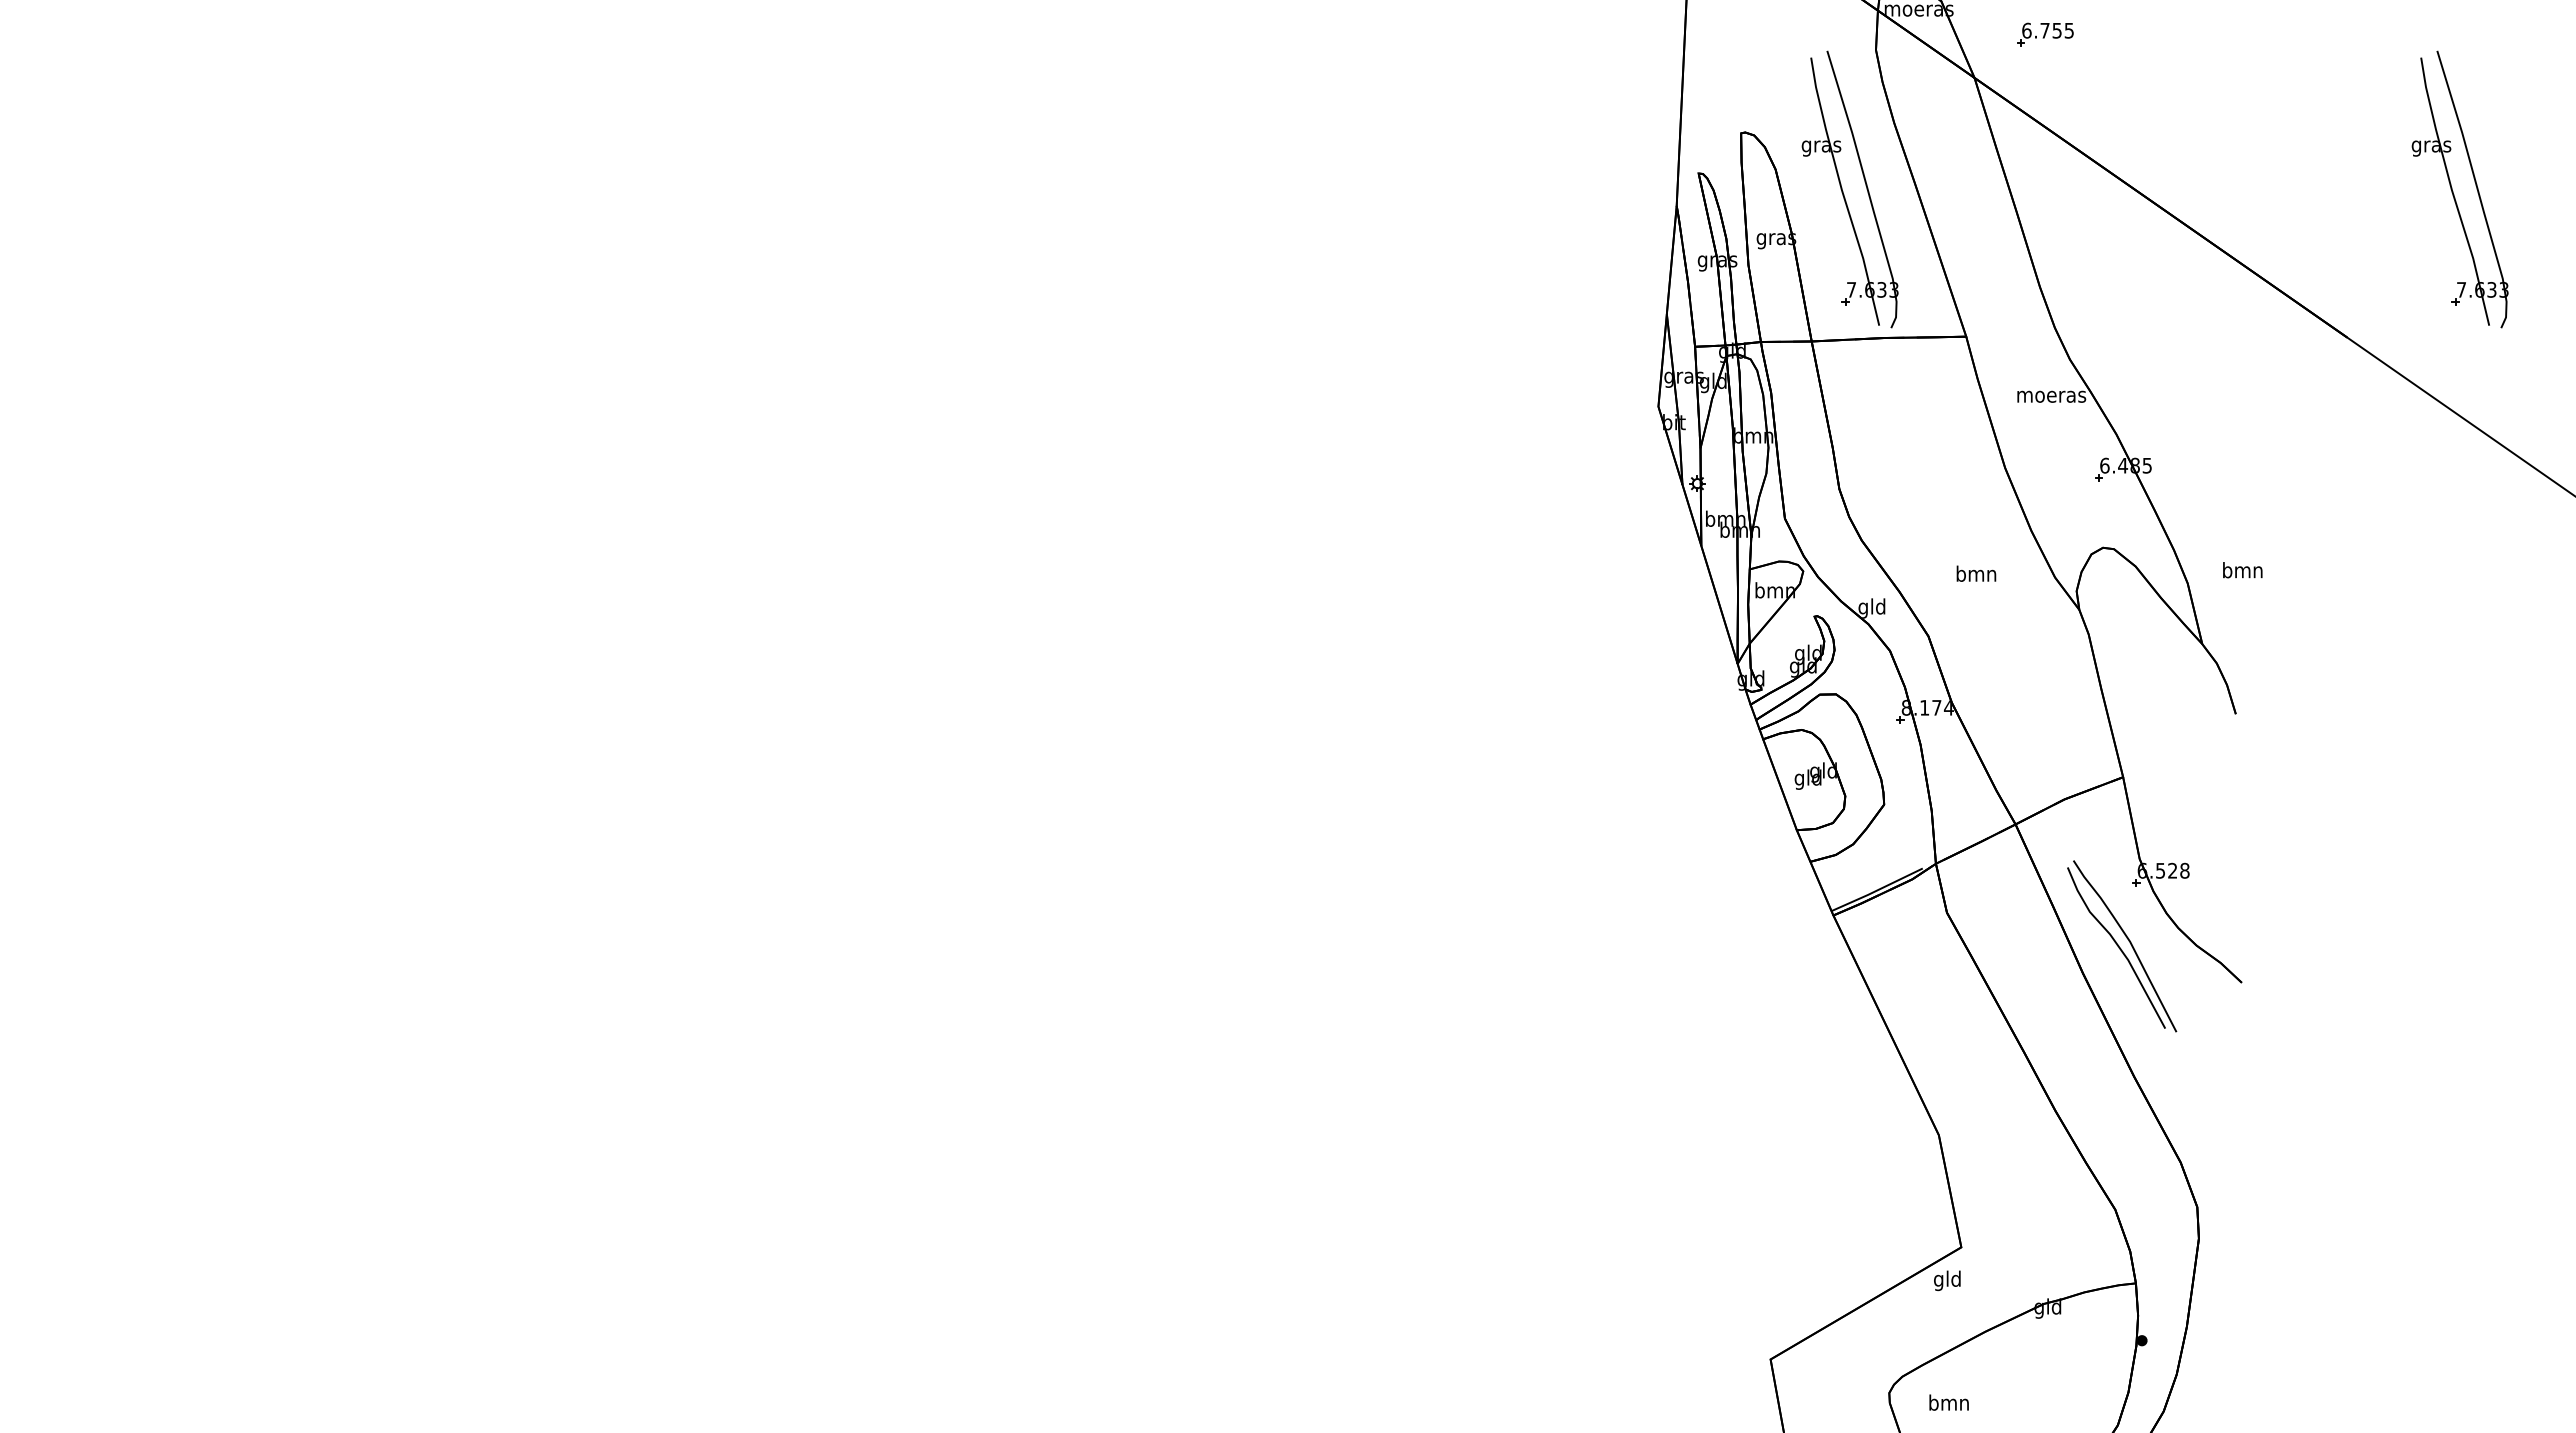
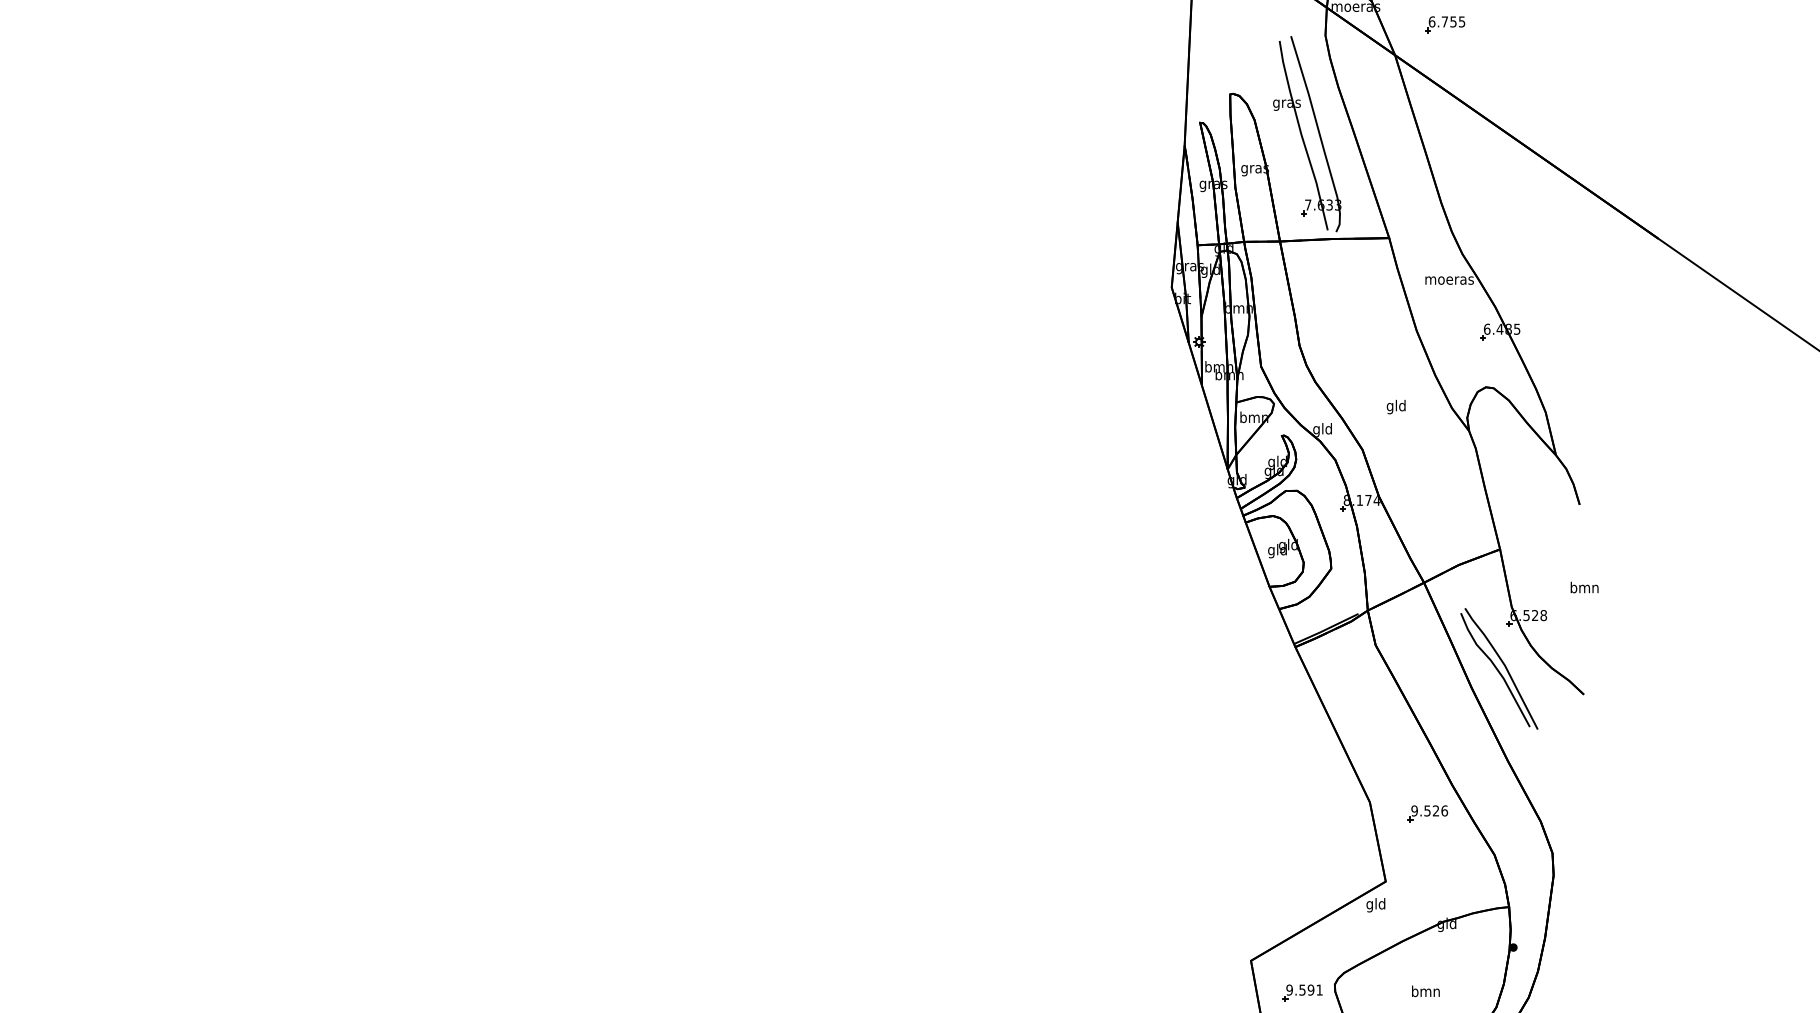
part: (2453, 191) -> (1733, 135), removed
text: (2242, 570) -> (1584, 587), moved
text: (1976, 575) -> (1396, 406), bmn -> gld
part: (2020, 1151) -> (1427, 813), added
text: (1948, 1402) -> (1425, 991), moved
part: (1843, 1404) -> (1302, 992), added

